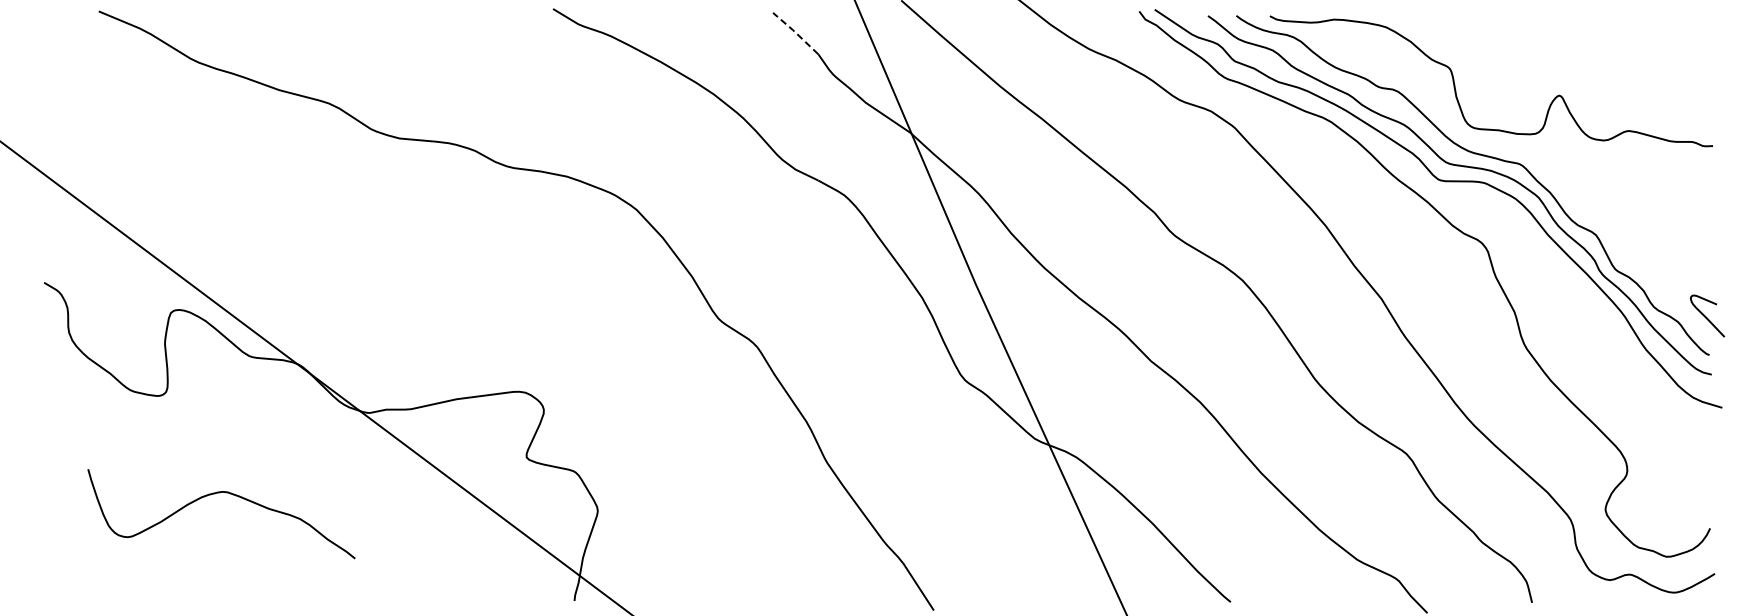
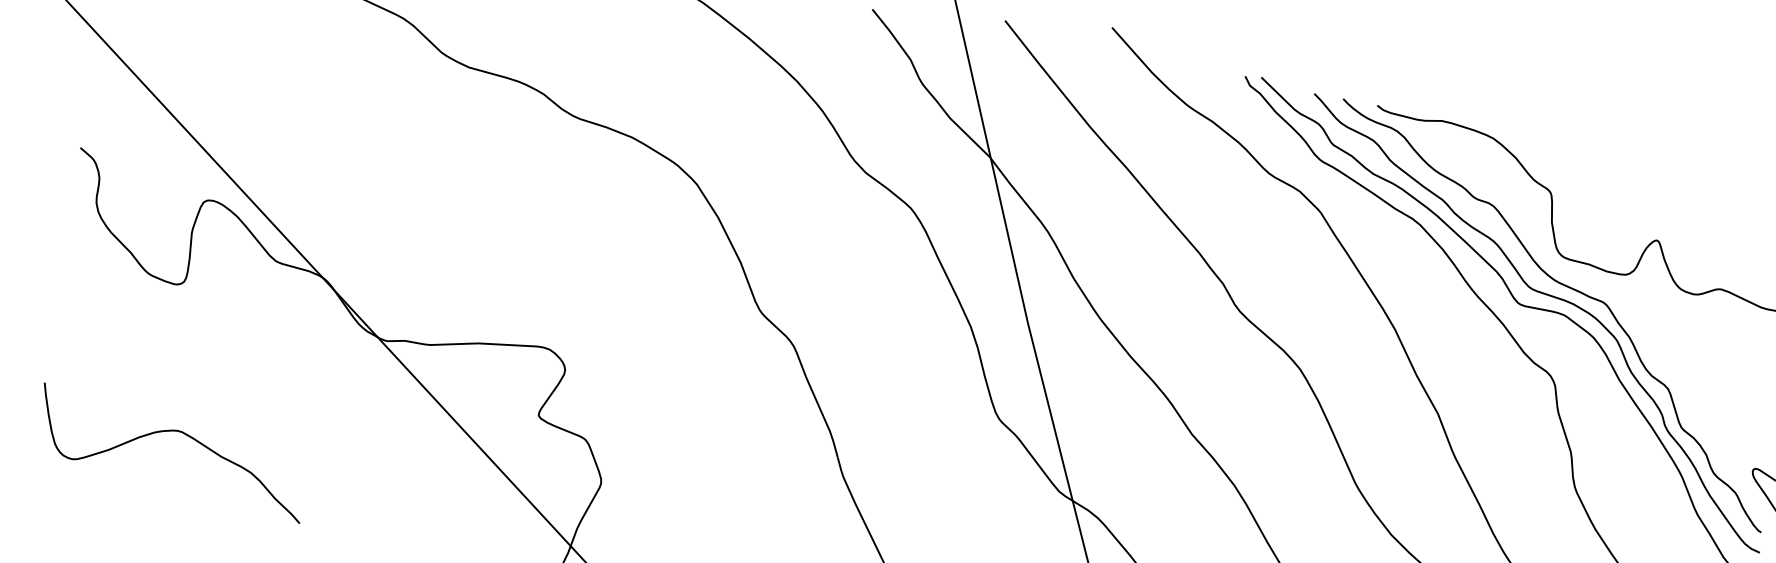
line: (795, 32) -> (891, 33), dashed -> solid
curve: (215, 494) -> (169, 432), moved

